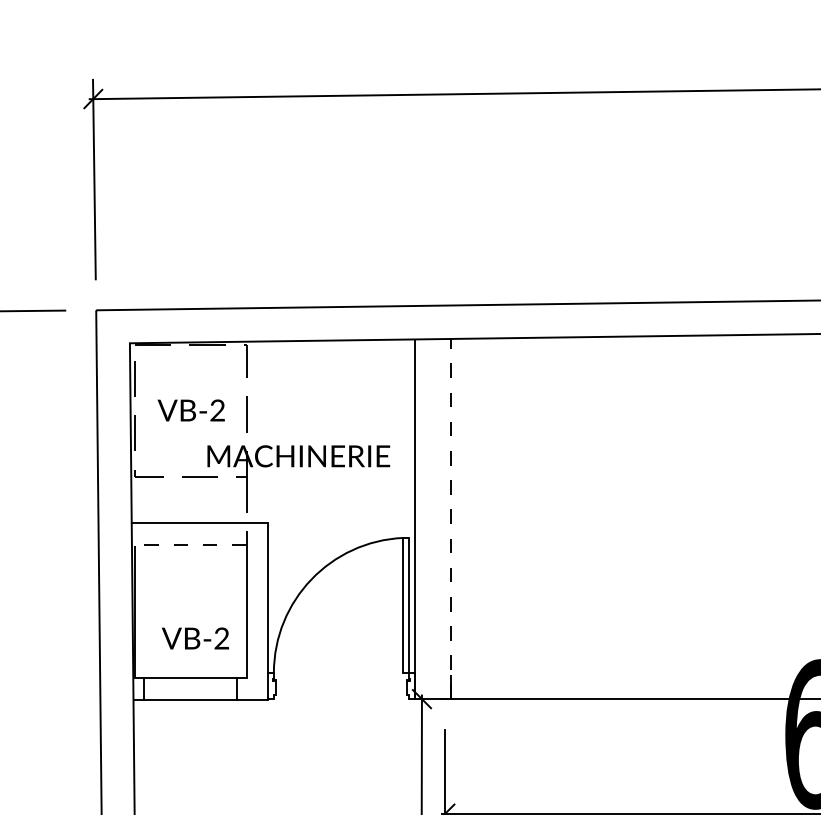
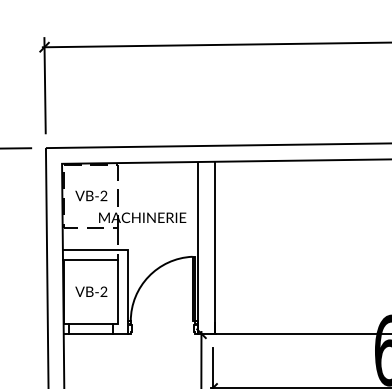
line: (451, 518) -> (215, 247), dashed -> solid
line: (187, 545) -> (89, 260), dashed -> solid
text: (195, 637) -> (91, 291), moved

